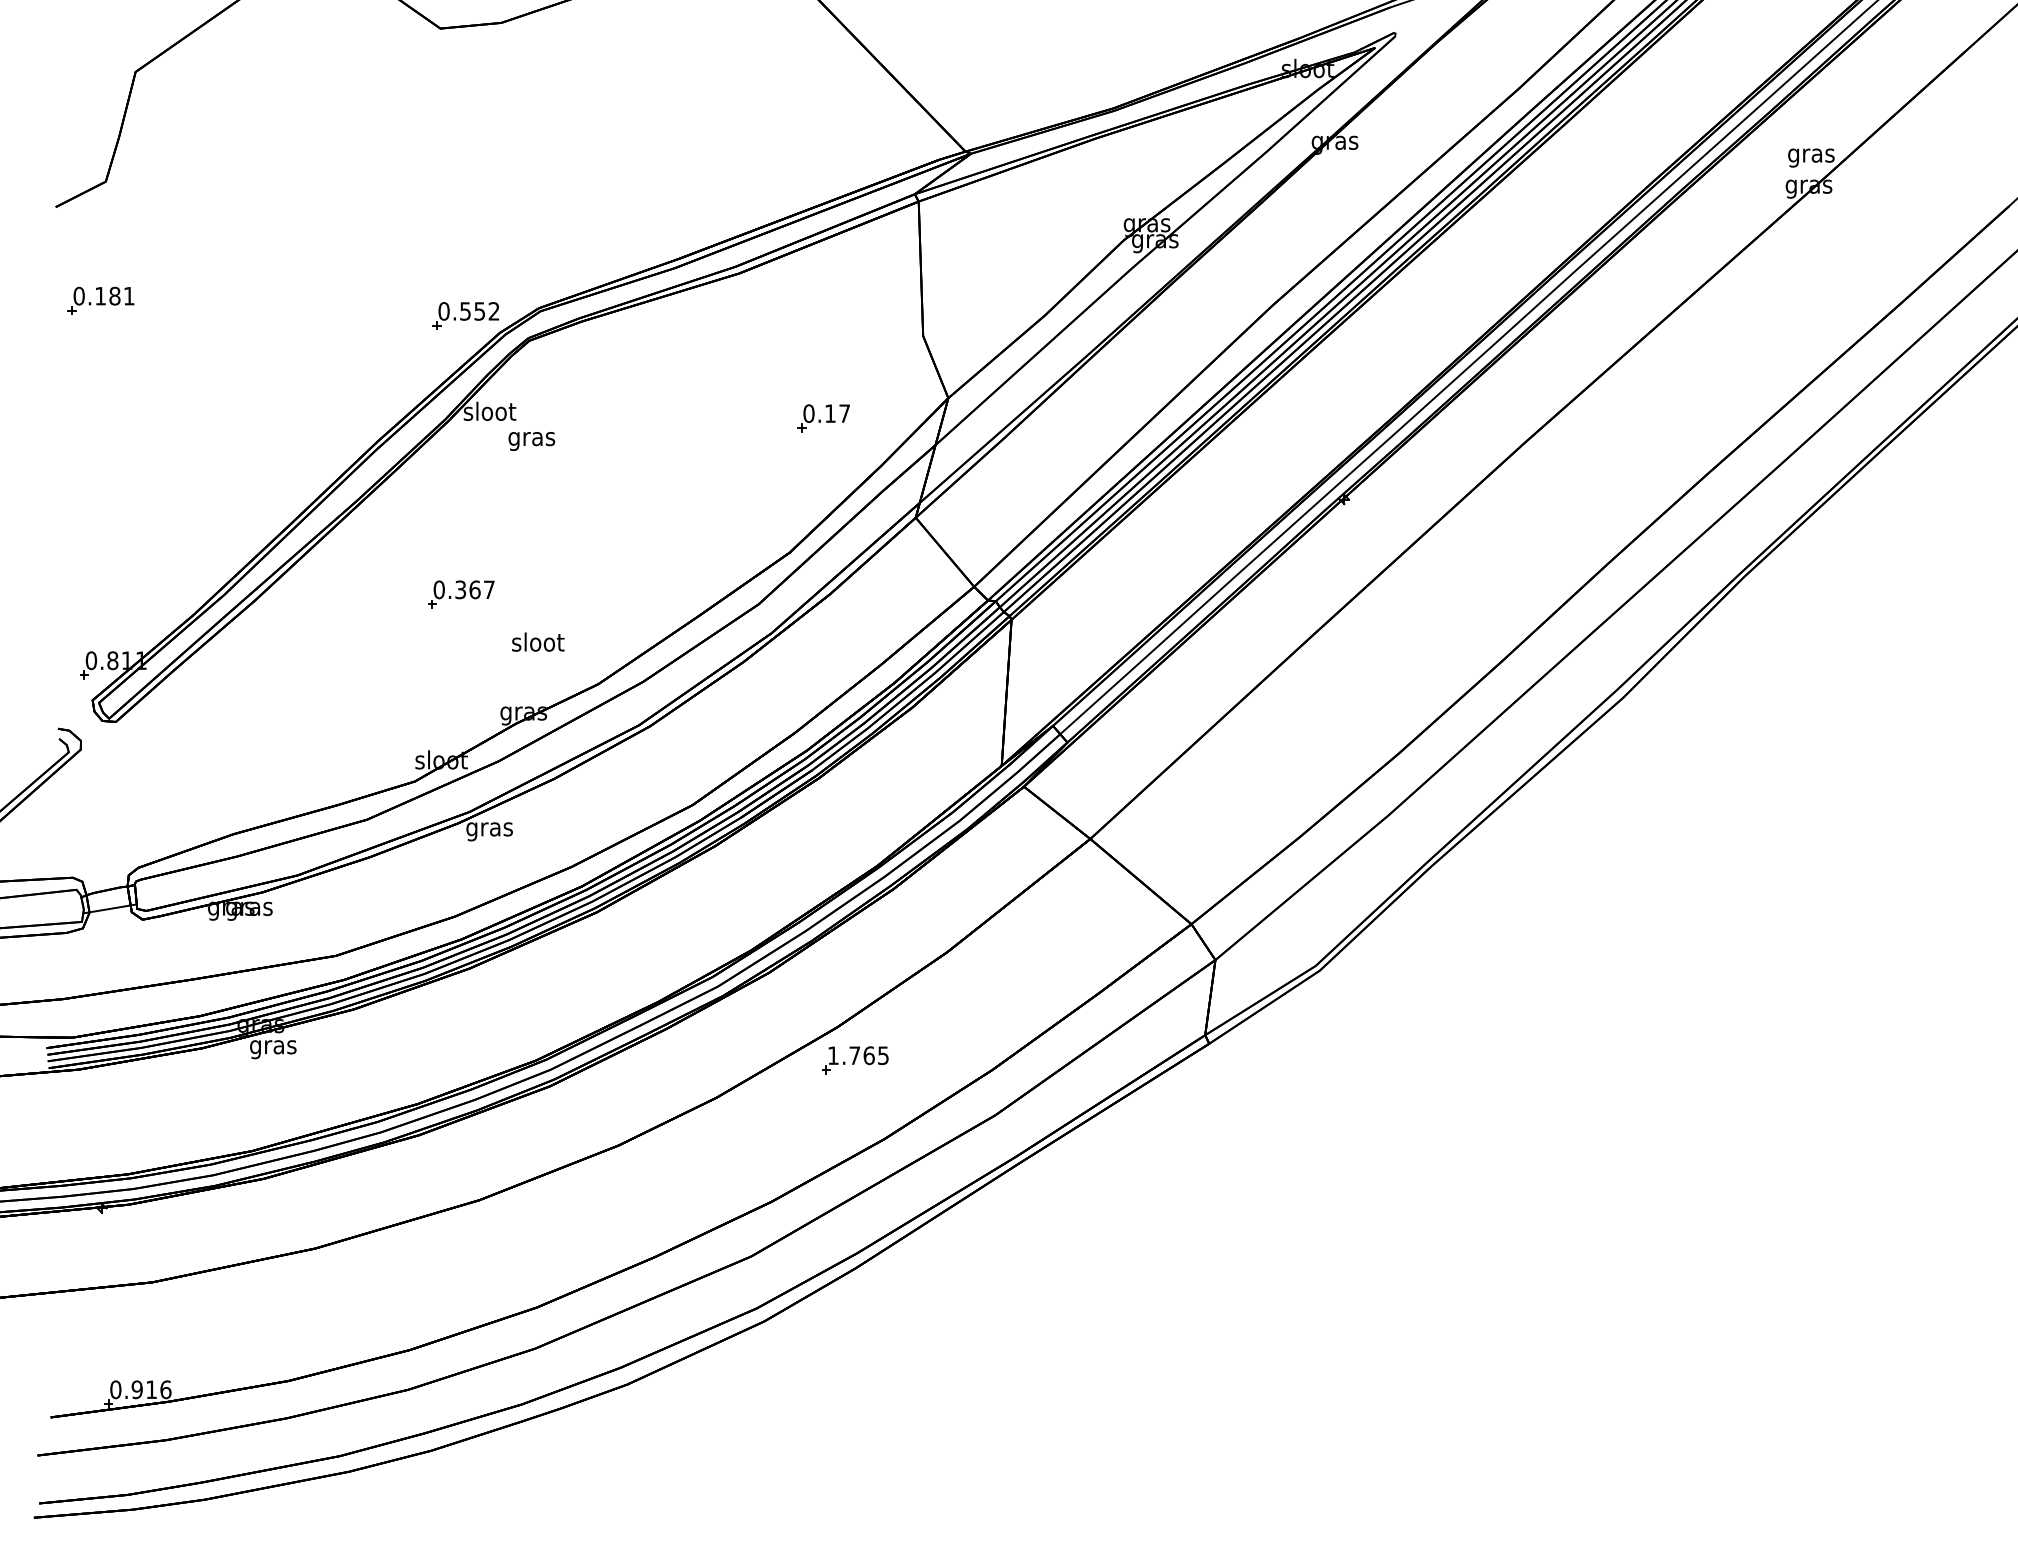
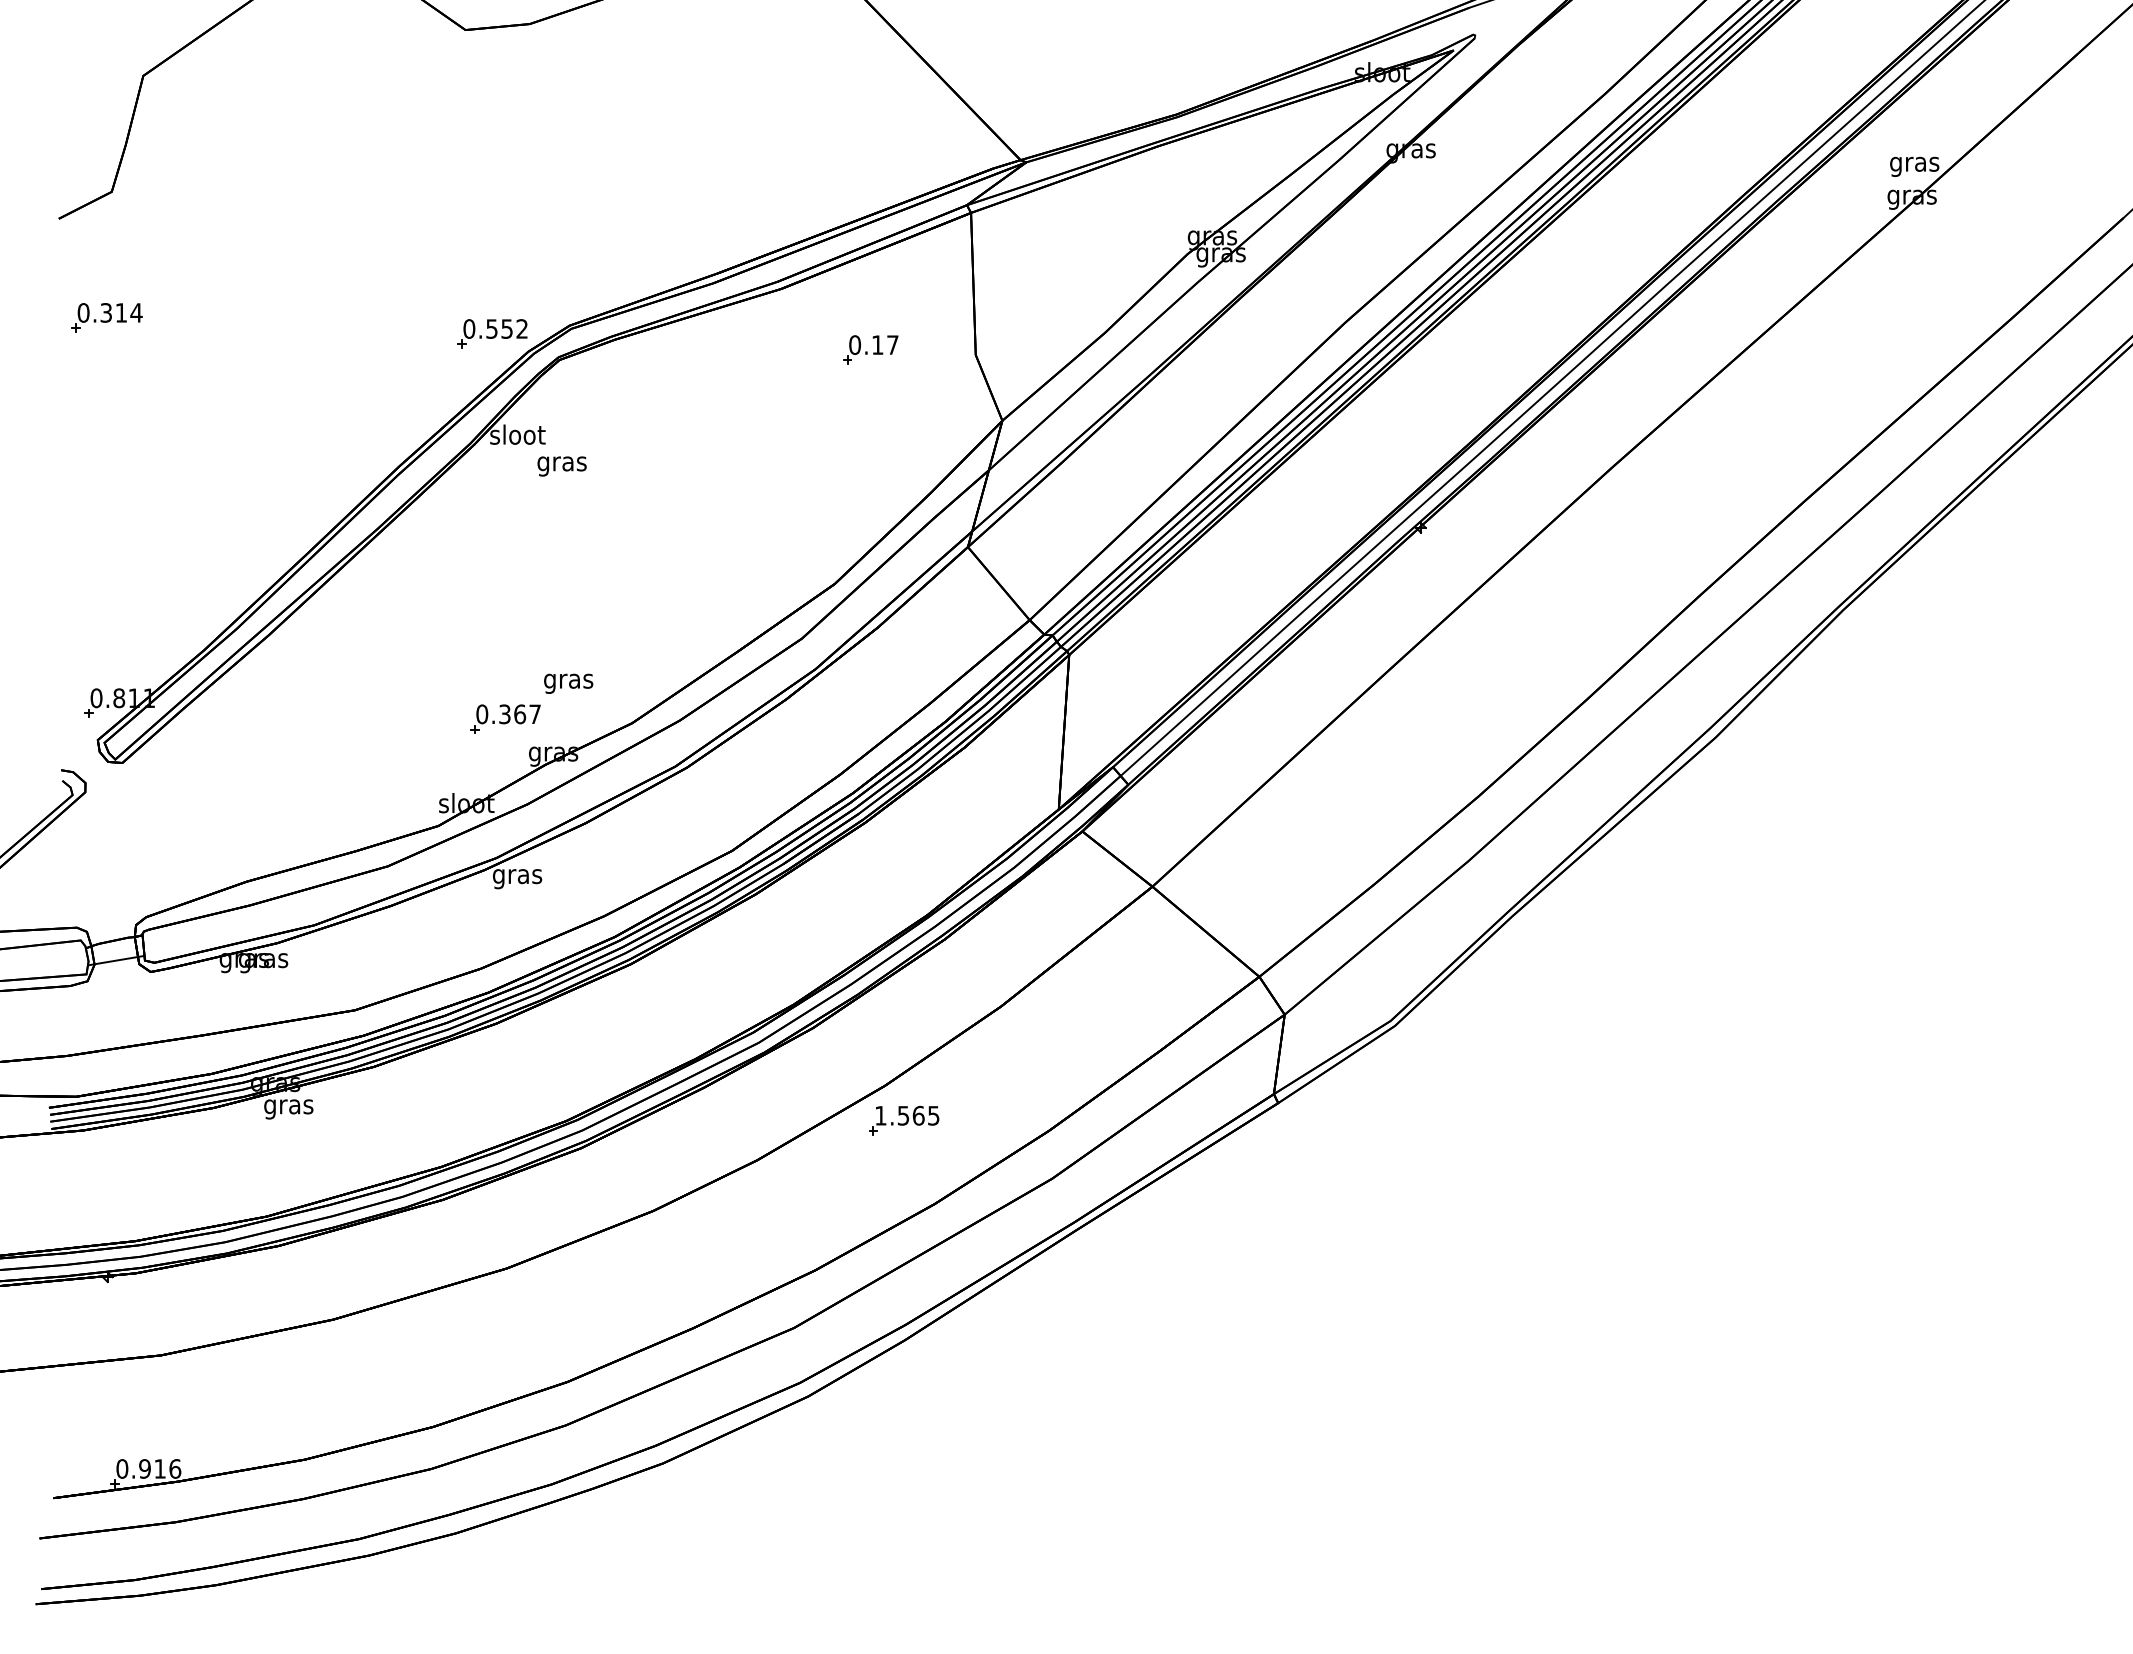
text: (115, 295) -> (121, 312), 0.181 -> 0.314
part: (823, 417) -> (870, 349), moved
part: (461, 593) -> (505, 718), moved
text: (537, 643) -> (568, 680), sloot -> gras
text: (854, 1055) -> (903, 1115), 1.765 -> 1.565

